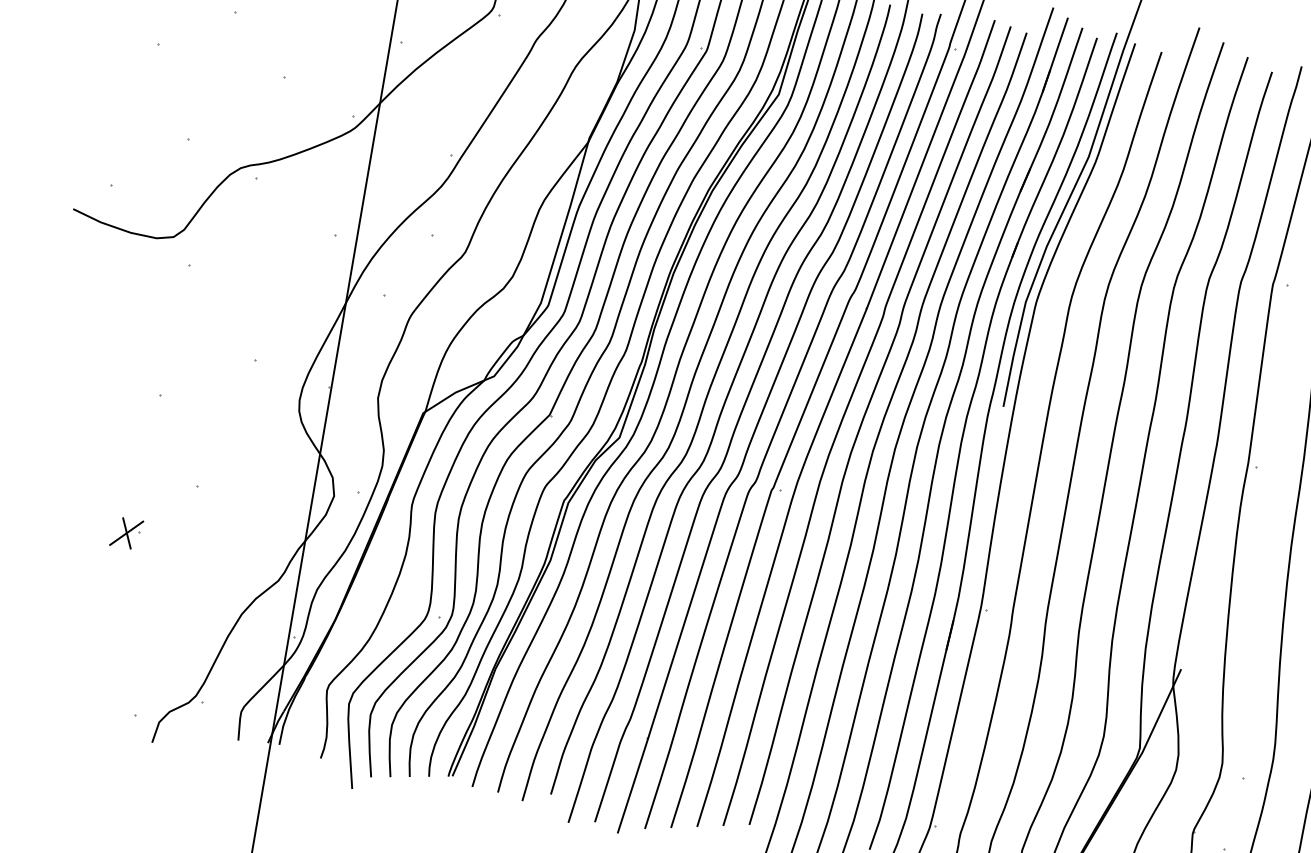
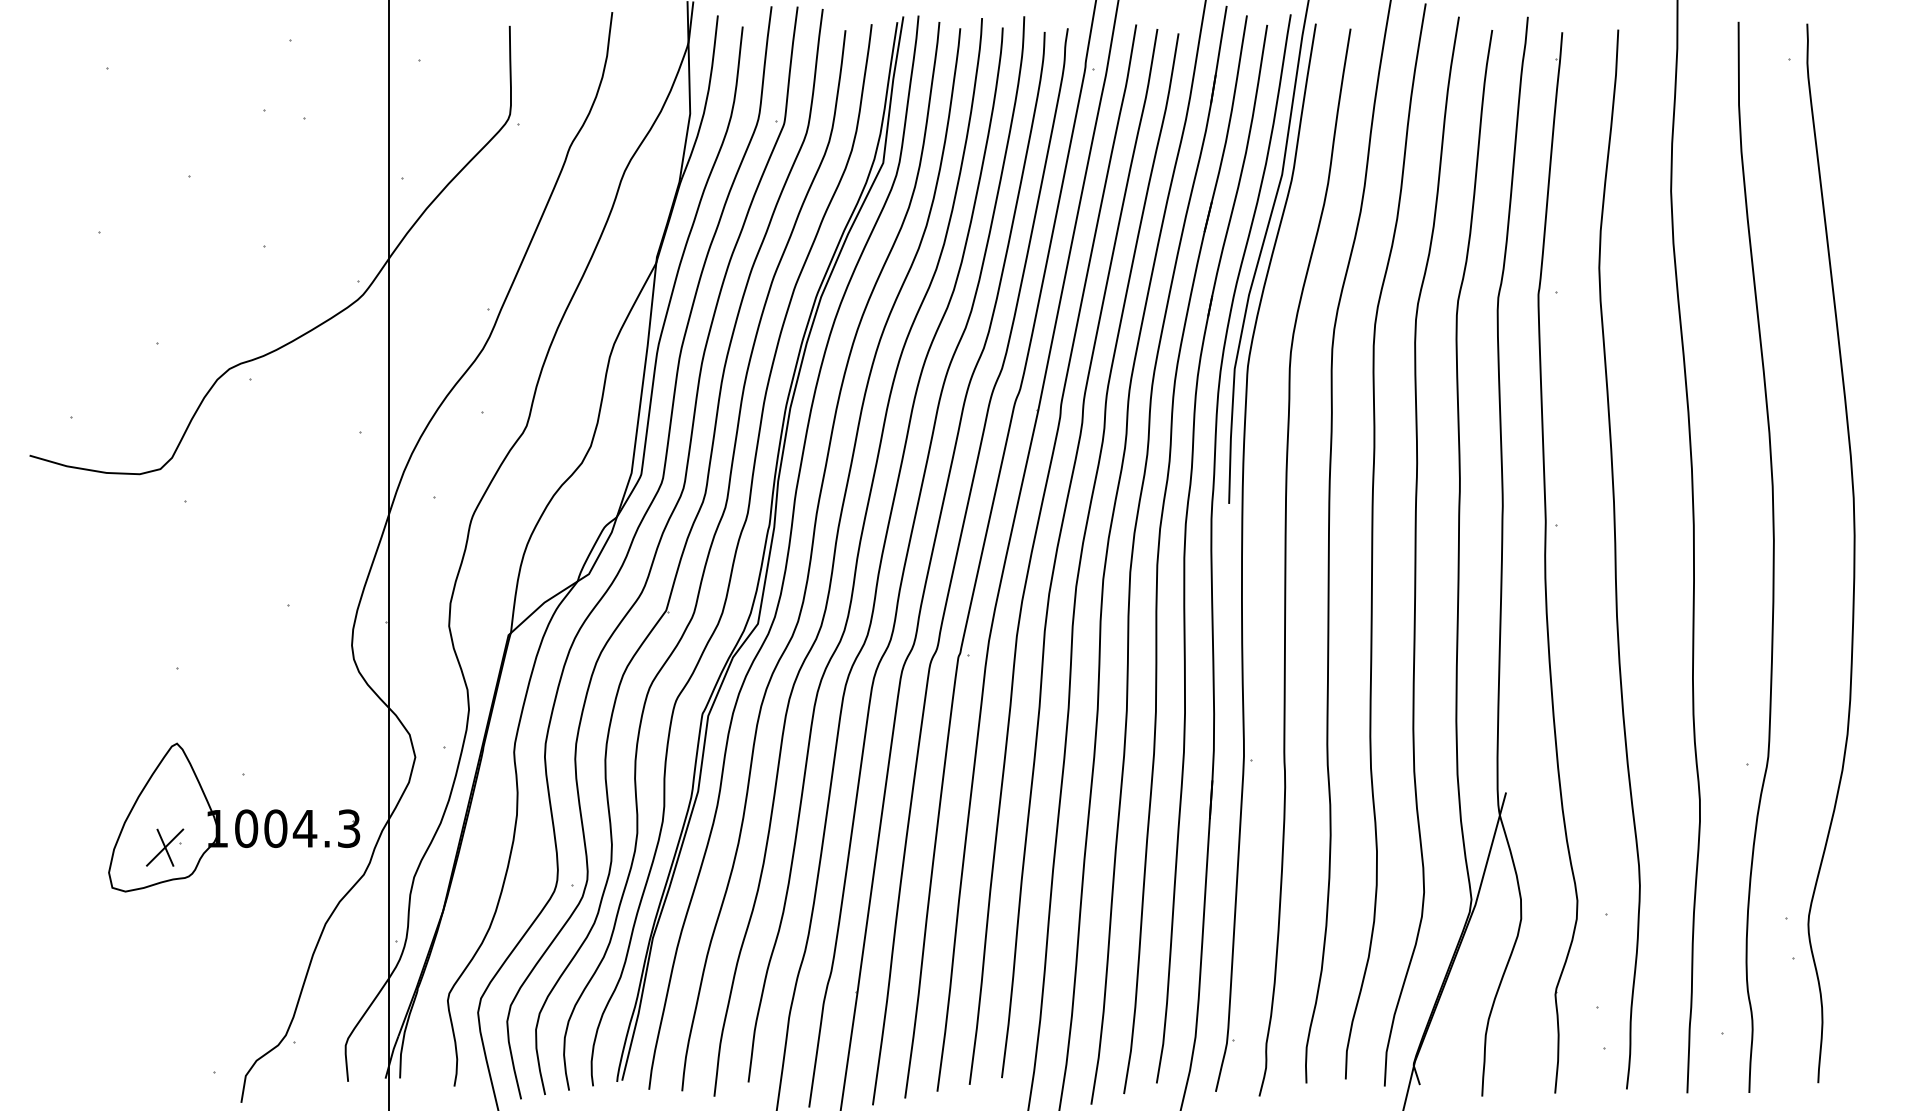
part: (184, 519) -> (234, 817), added

